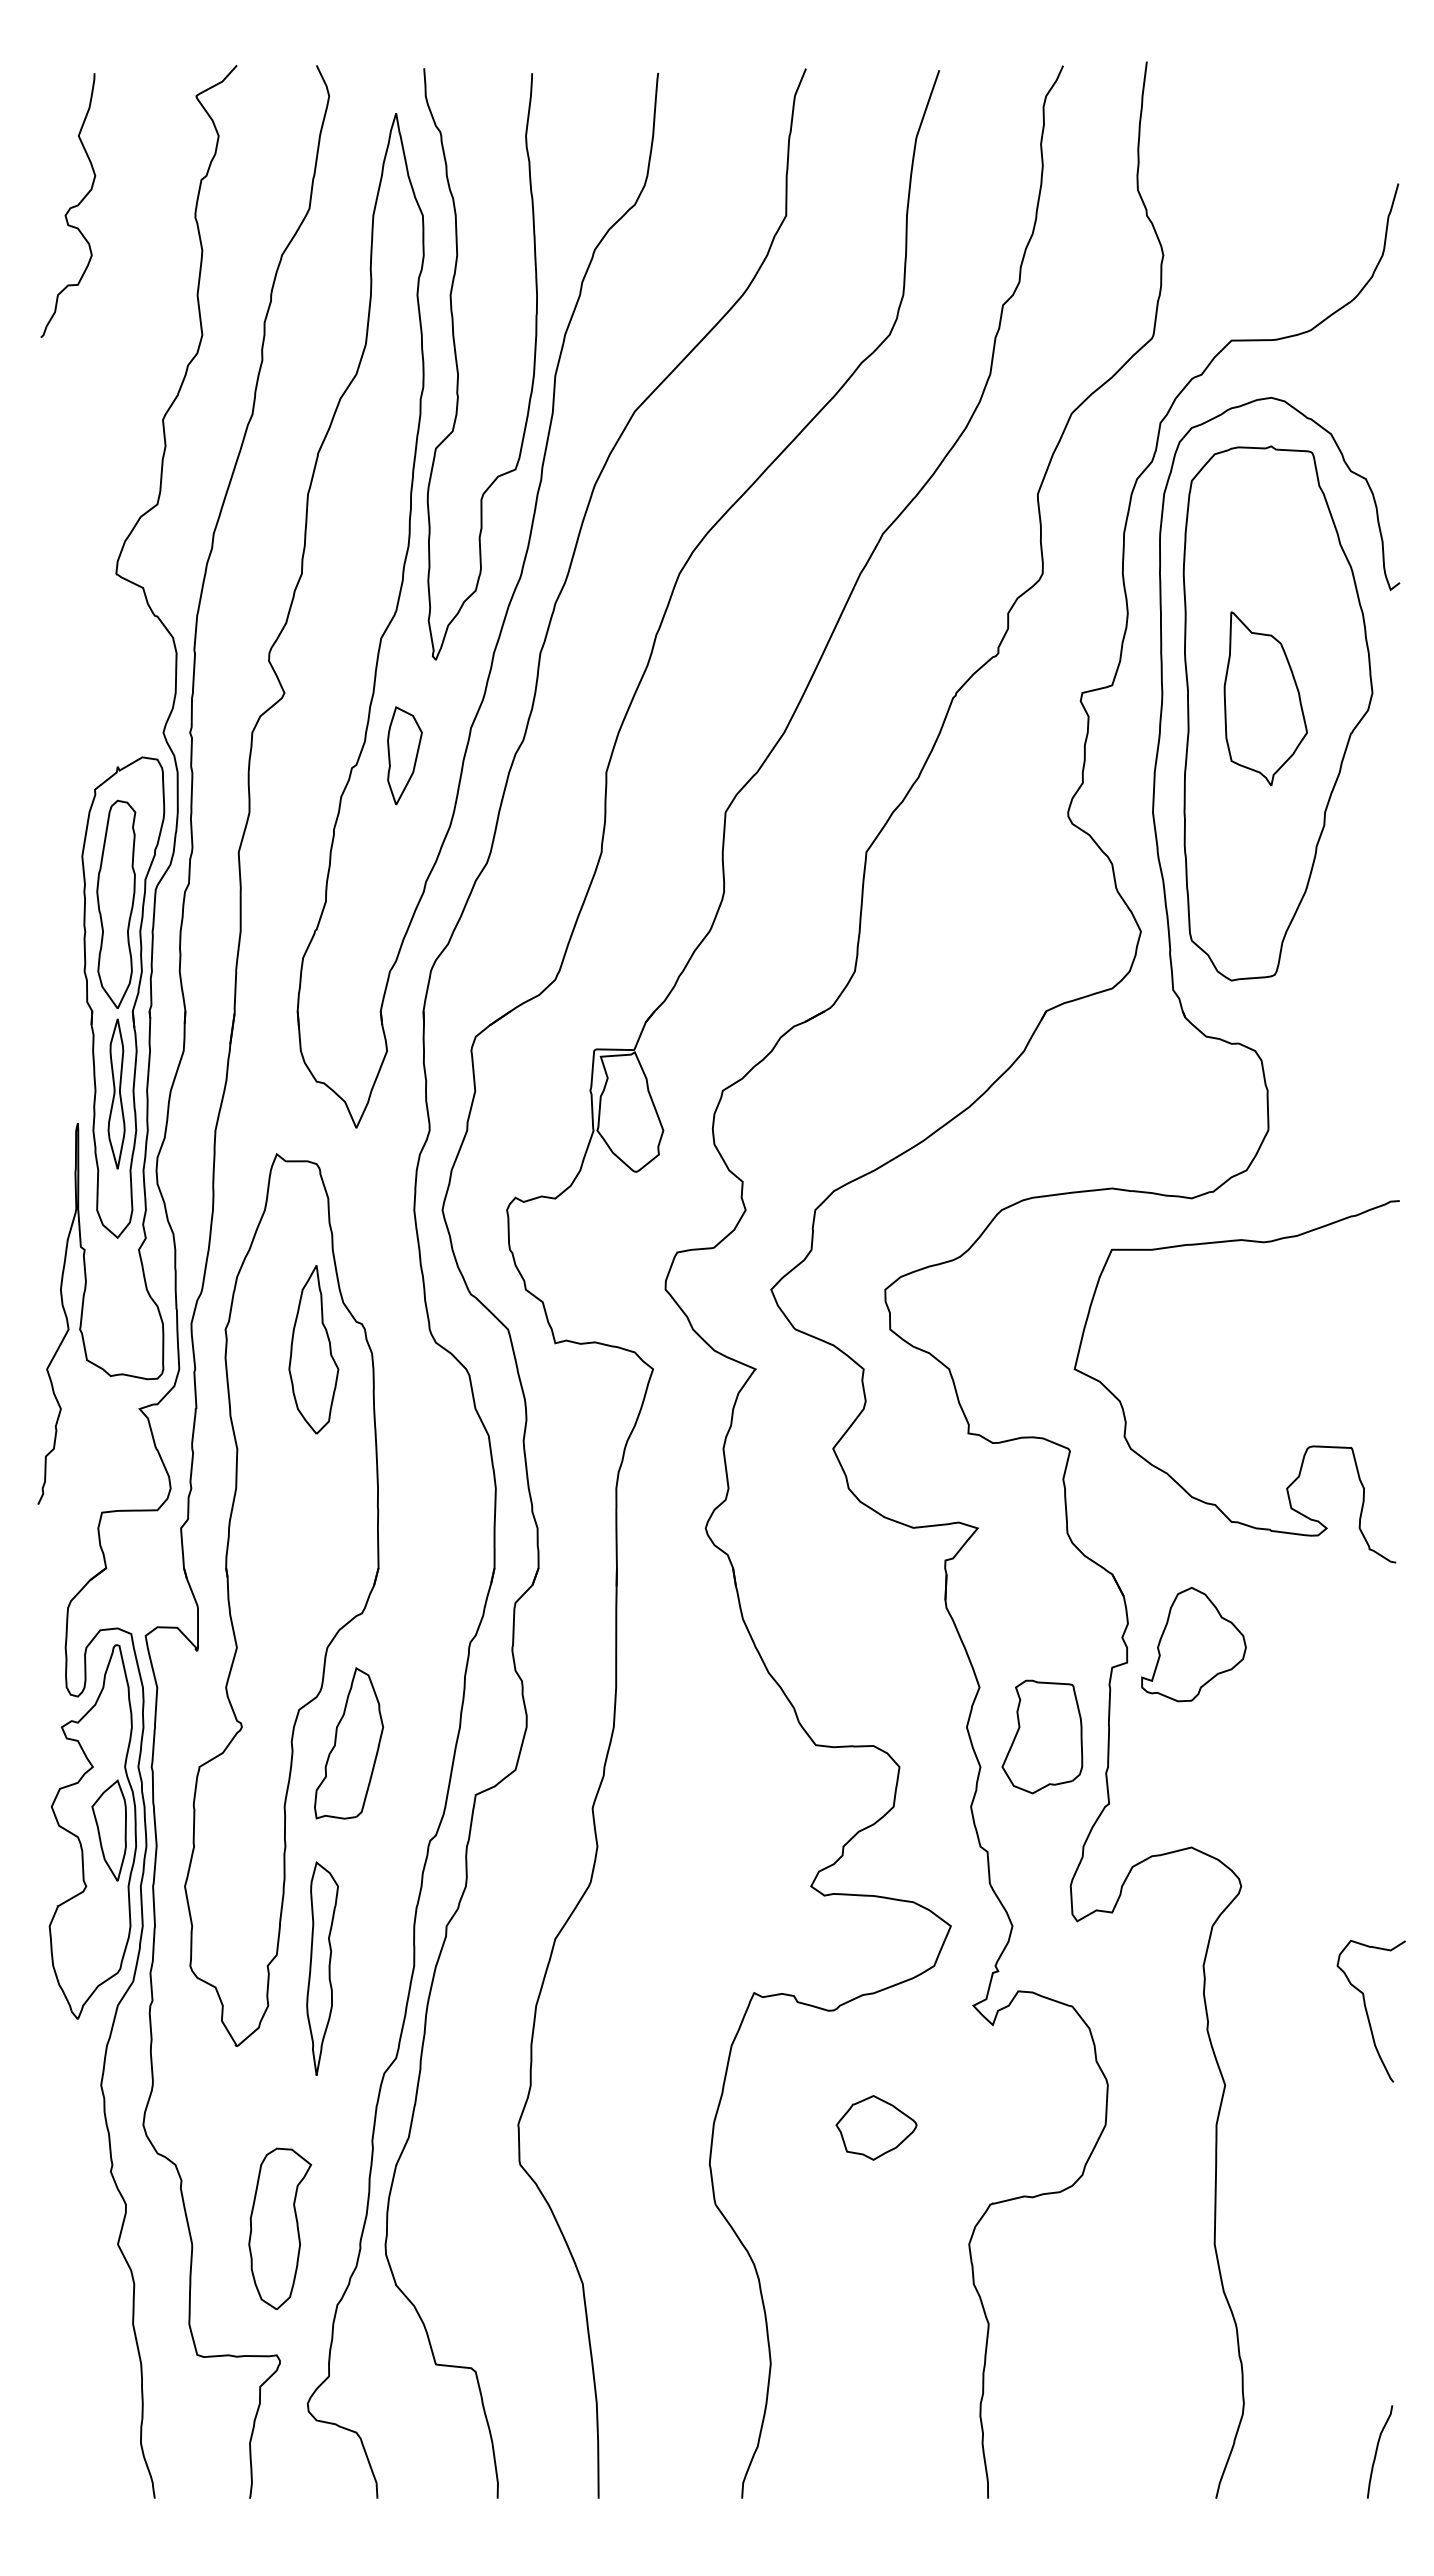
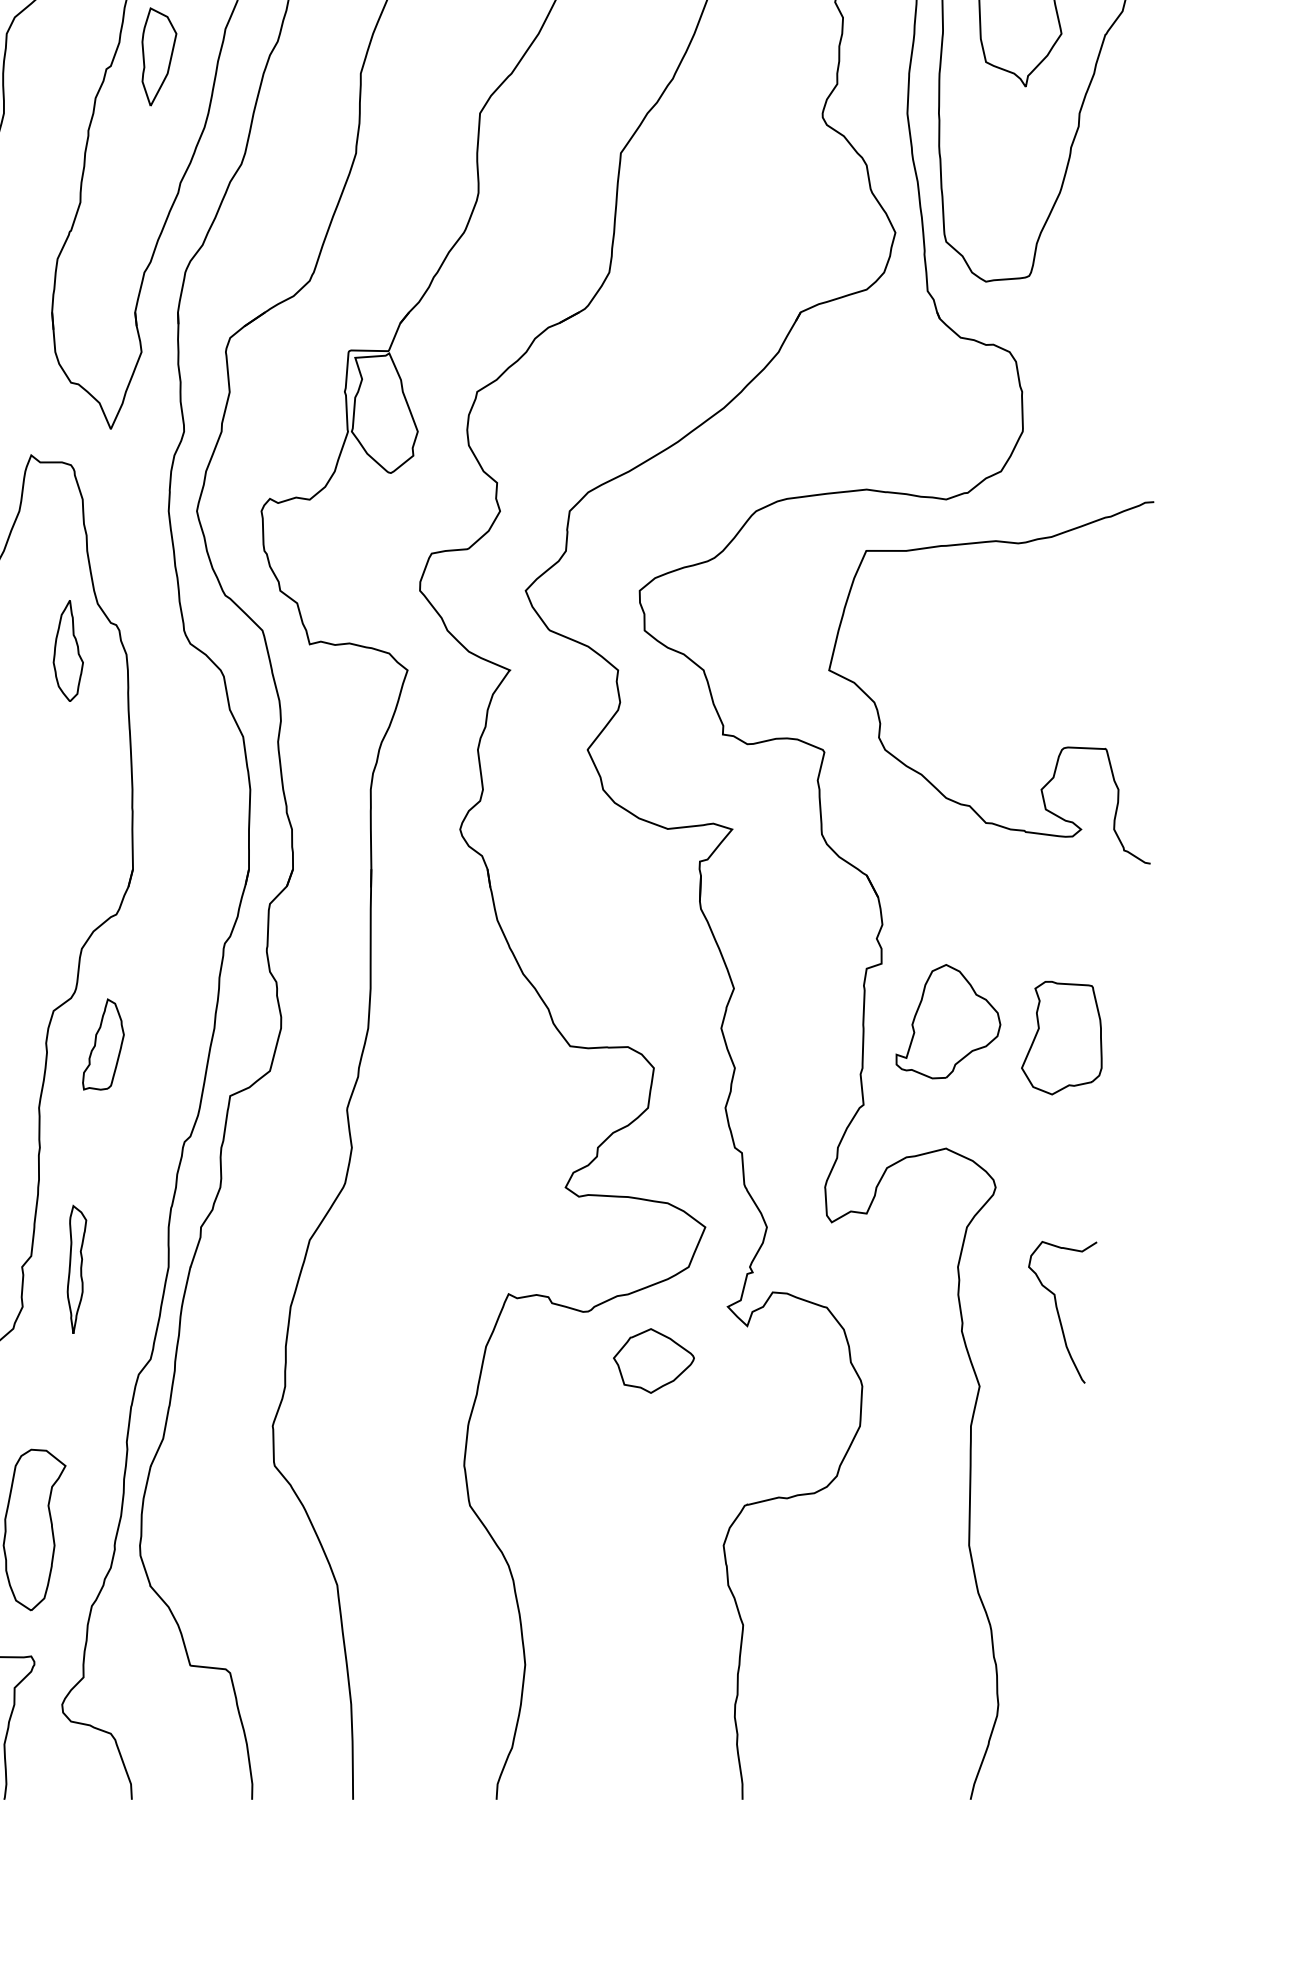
part: (313, 1349) -> (67, 650), size x0.6
part: (1193, 1644) -> (947, 1021), moved
part: (1042, 1736) -> (1061, 1037), moved
part: (348, 1743) -> (102, 1044), size x0.6
part: (322, 1968) -> (76, 1269), size x0.6
curve: (1367, 2010) -> (1058, 1311), moved
part: (876, 2127) -> (653, 1360), moved
curve: (1377, 2451) -> (1131, 1752), removed

